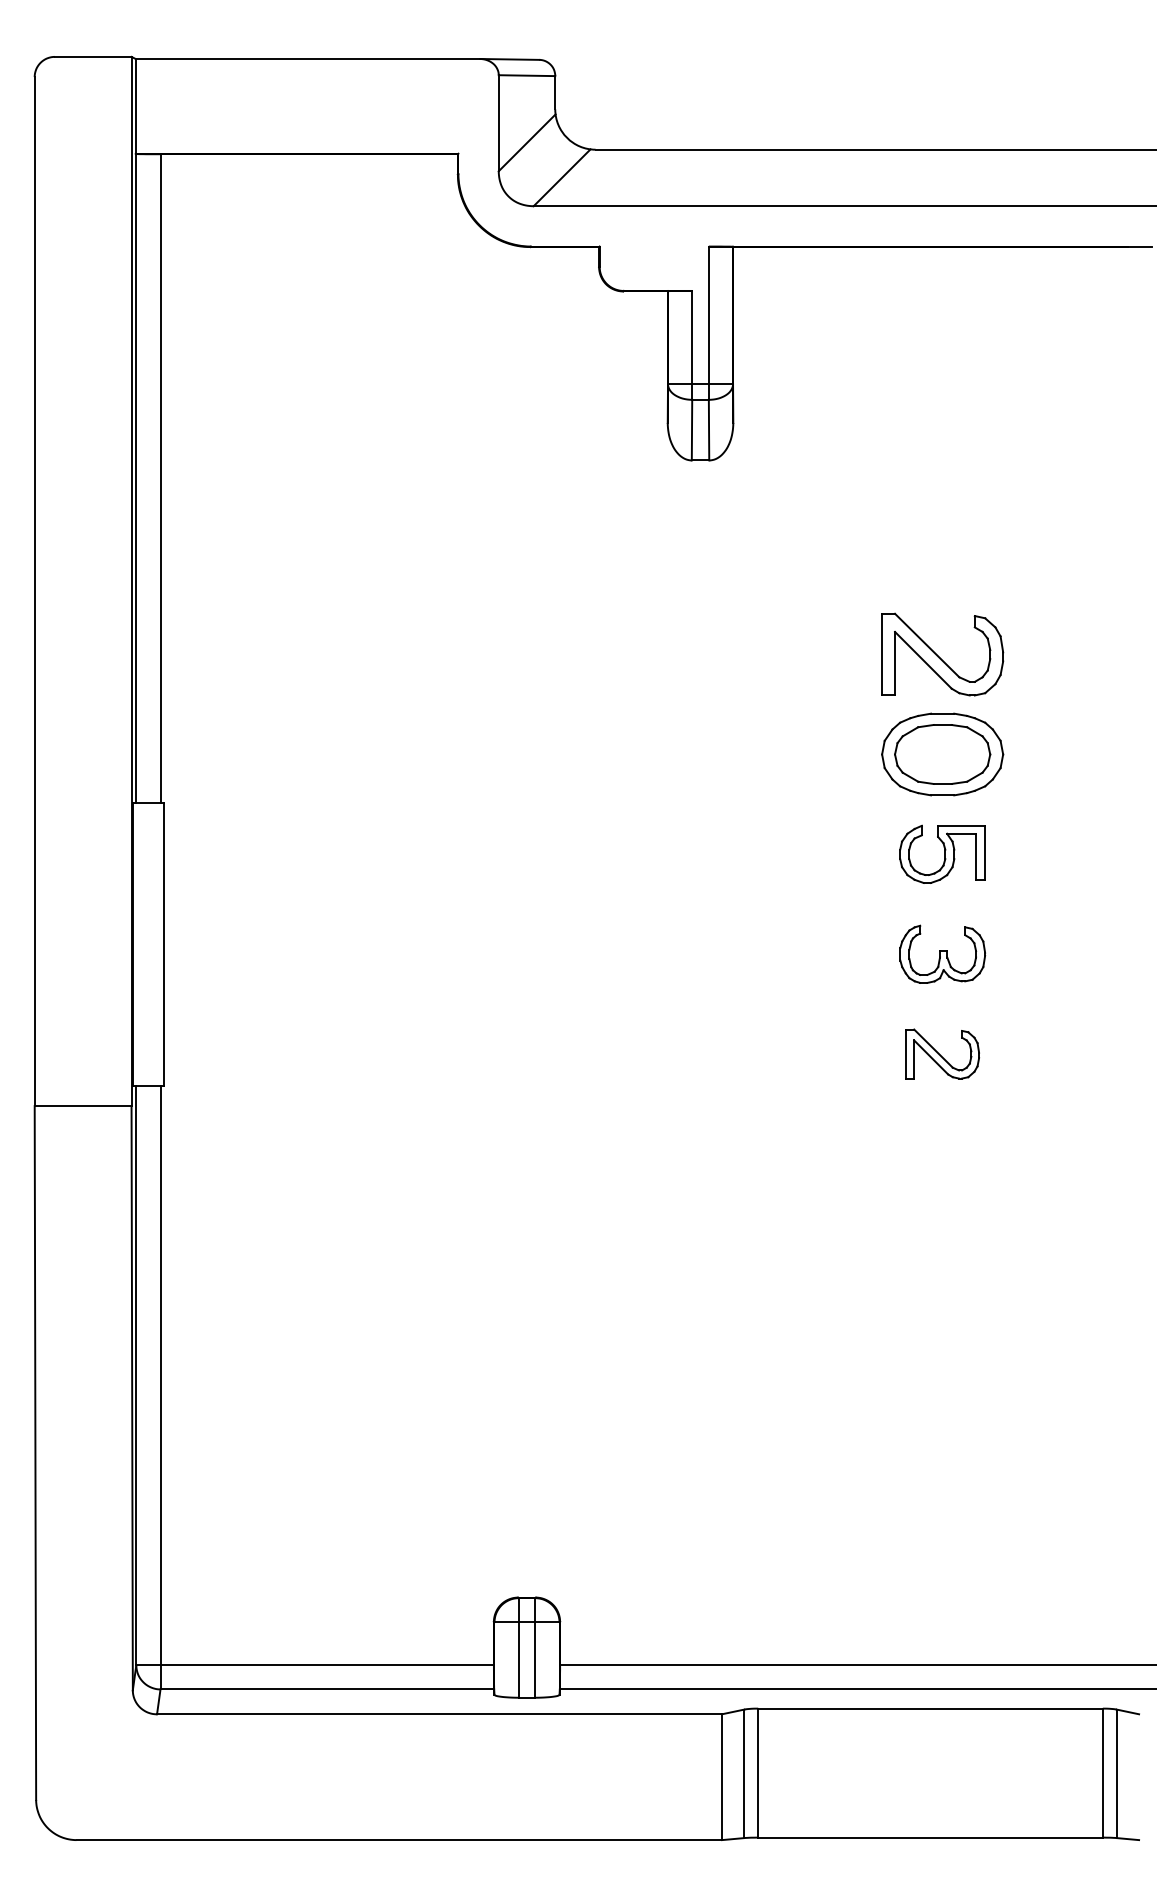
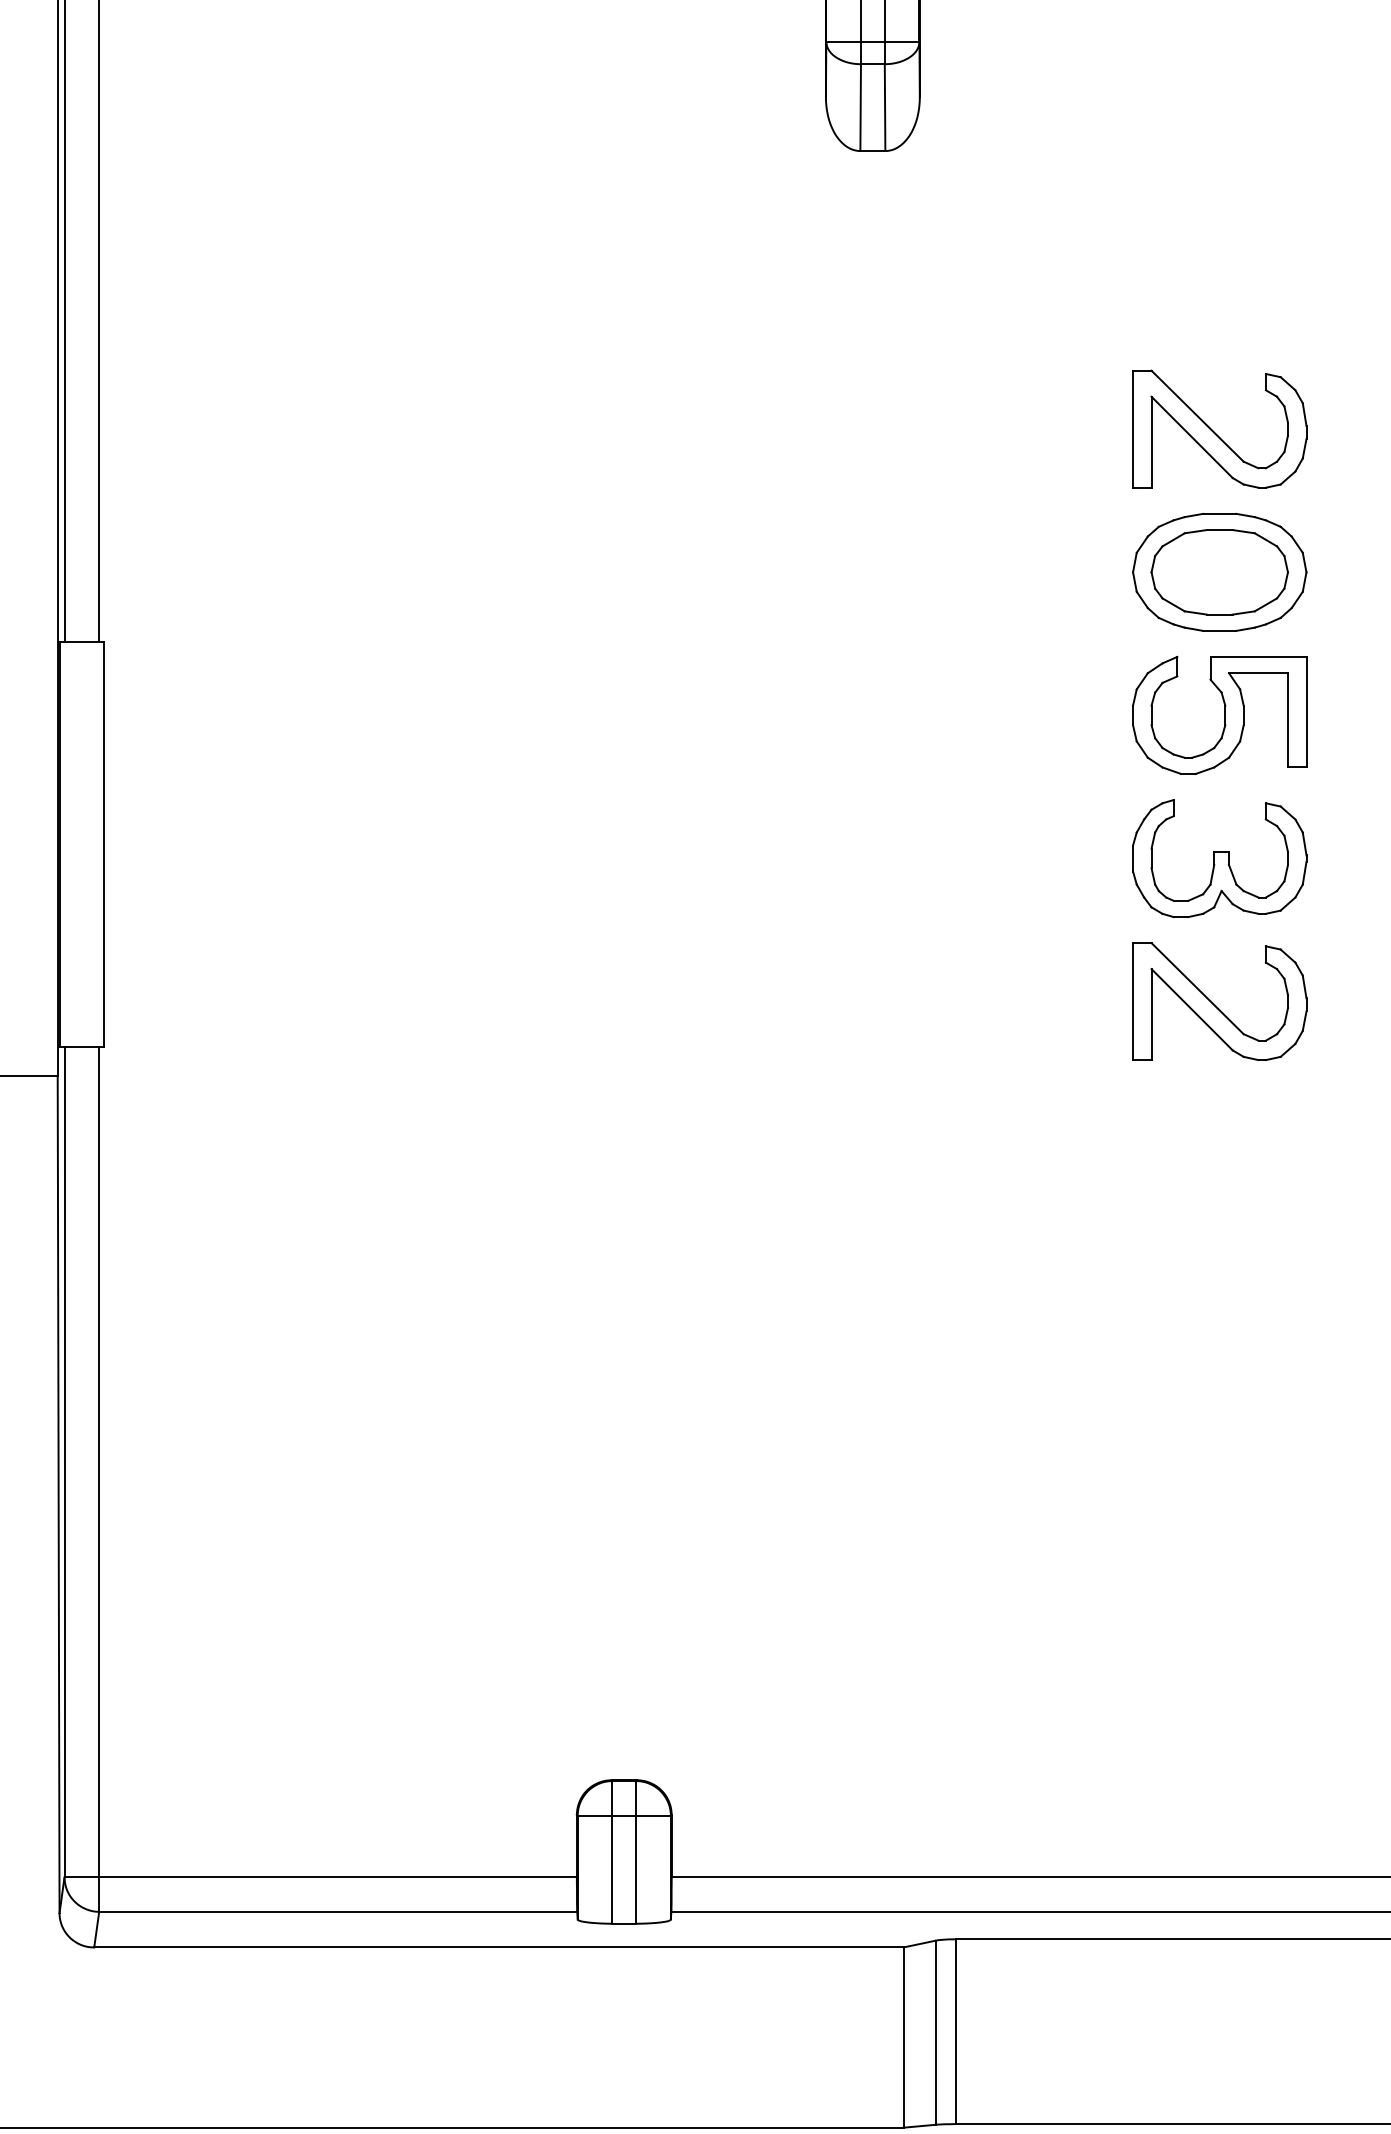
part: (942, 854) -> (1219, 715), size x1.43
part: (942, 954) -> (1219, 858), size x1.43
part: (942, 1053) -> (1219, 1000), size x1.67

